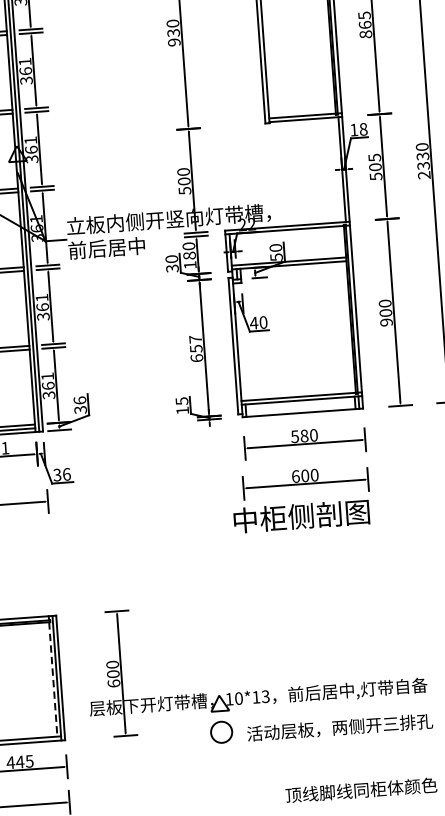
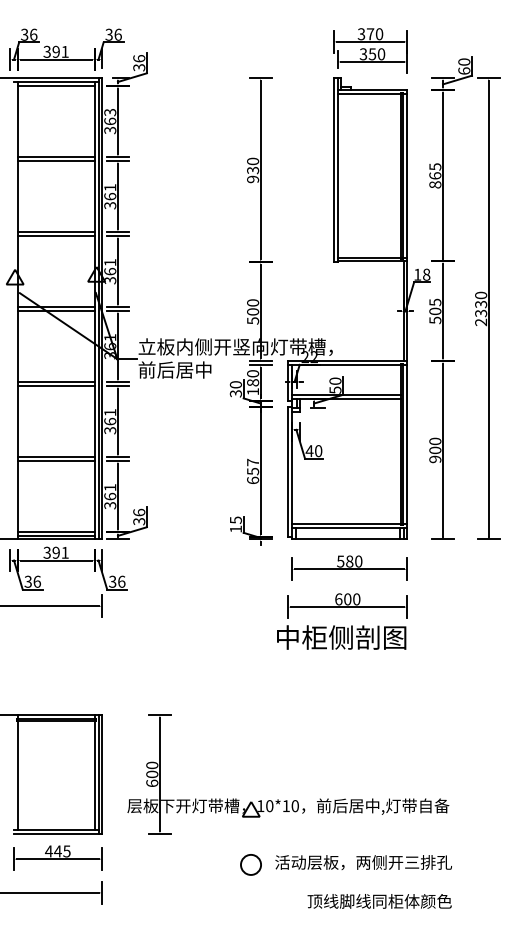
line: (52, 679) -> (94, 775), dashed -> solid
text: (264, 696) -> (294, 805), 10*13 -> 10*10
text: (339, 727) -> (363, 862), moved
part: (221, 731) -> (250, 864), moved

